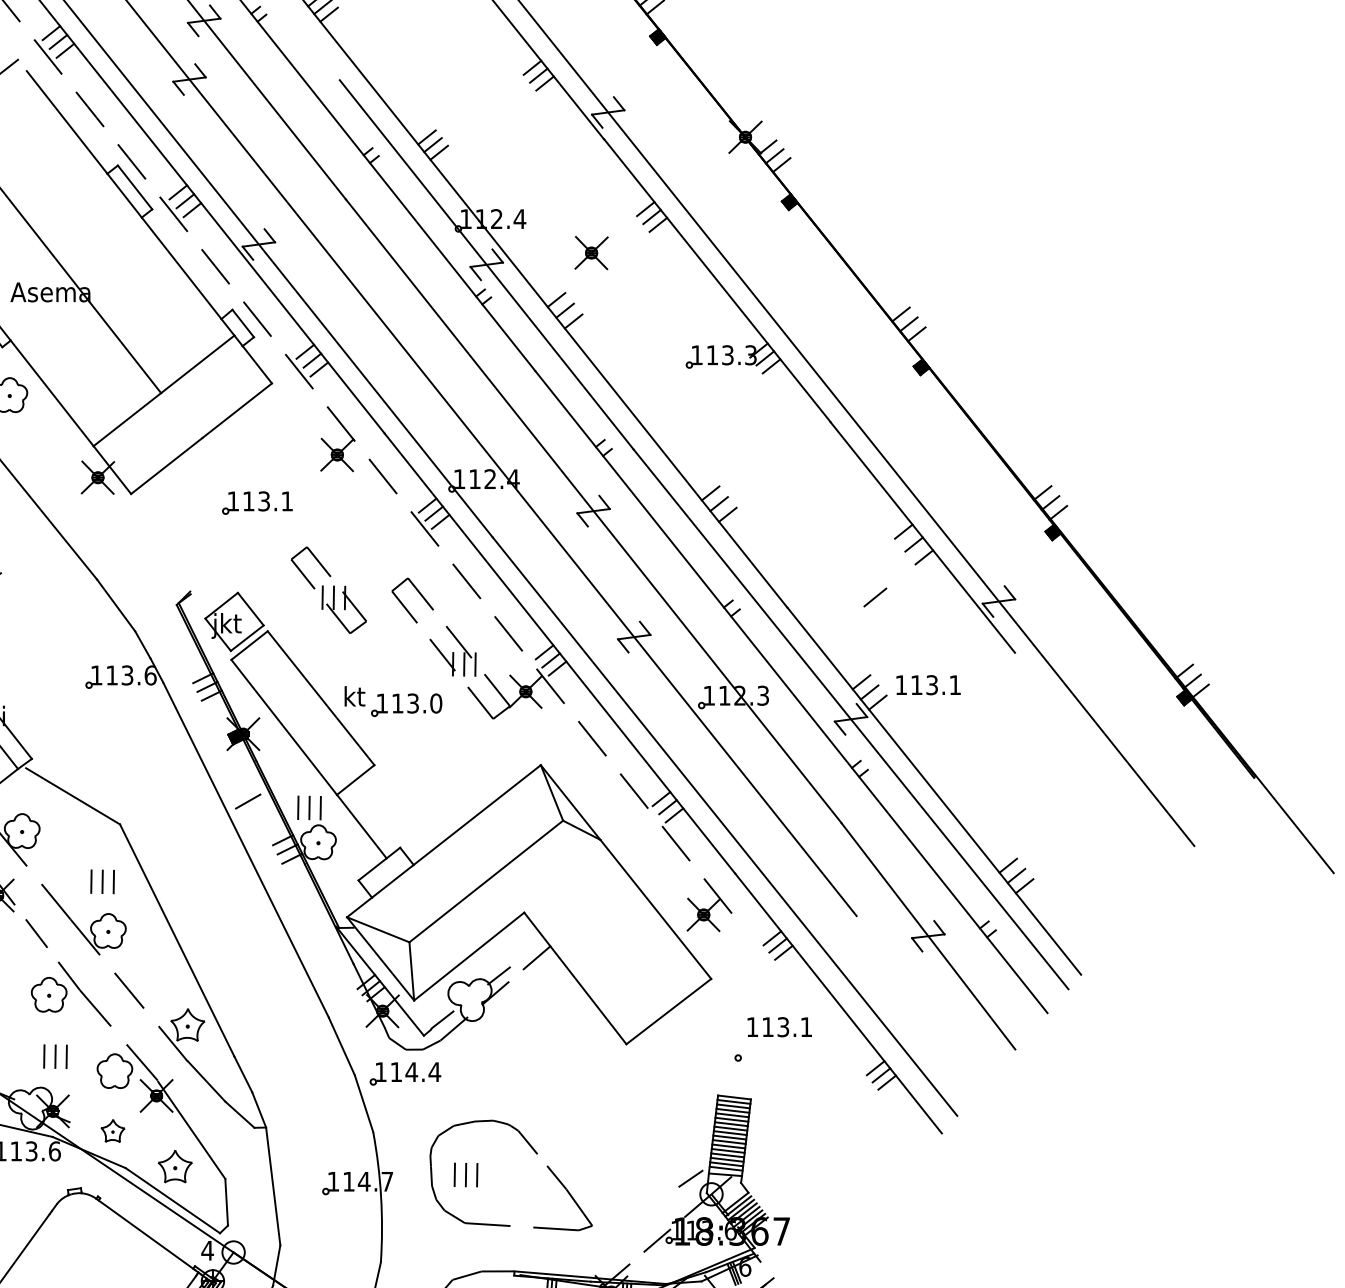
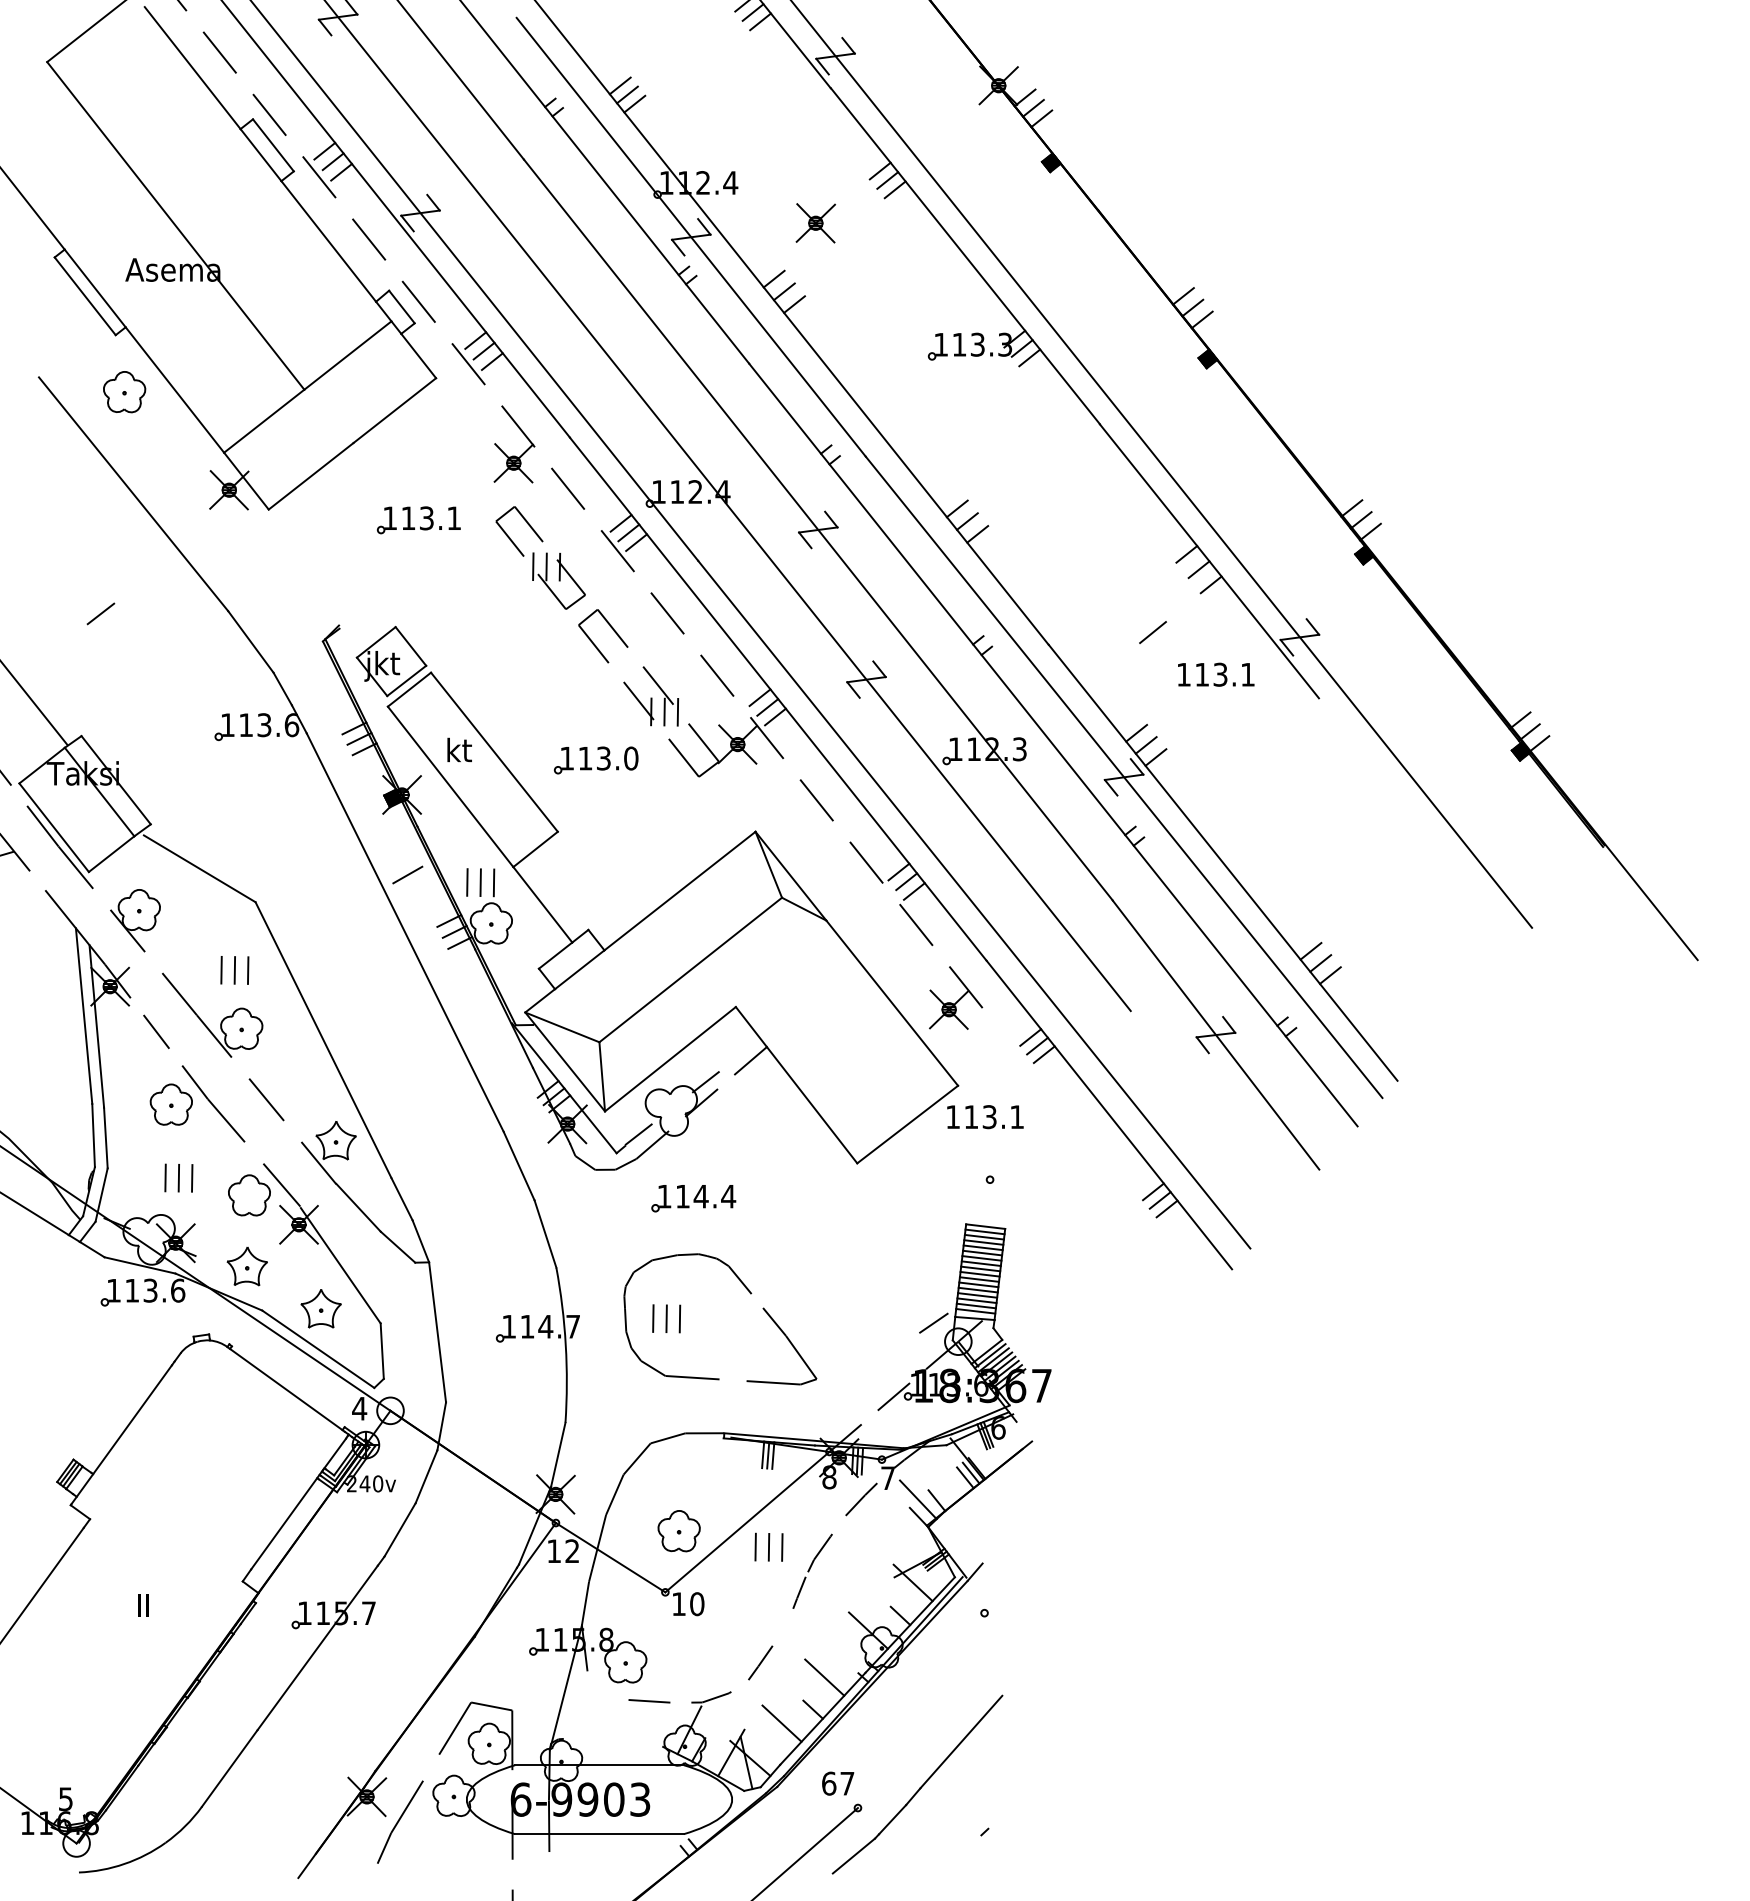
part: (328, 589) -> (540, 557), moved
text: (928, 684) -> (1216, 674), moved
text: (354, 695) -> (459, 749), moved
text: (779, 1027) -> (985, 1117), moved
part: (405, 1073) -> (693, 1198), moved
part: (112, 1131) -> (246, 1266), size x1.43

